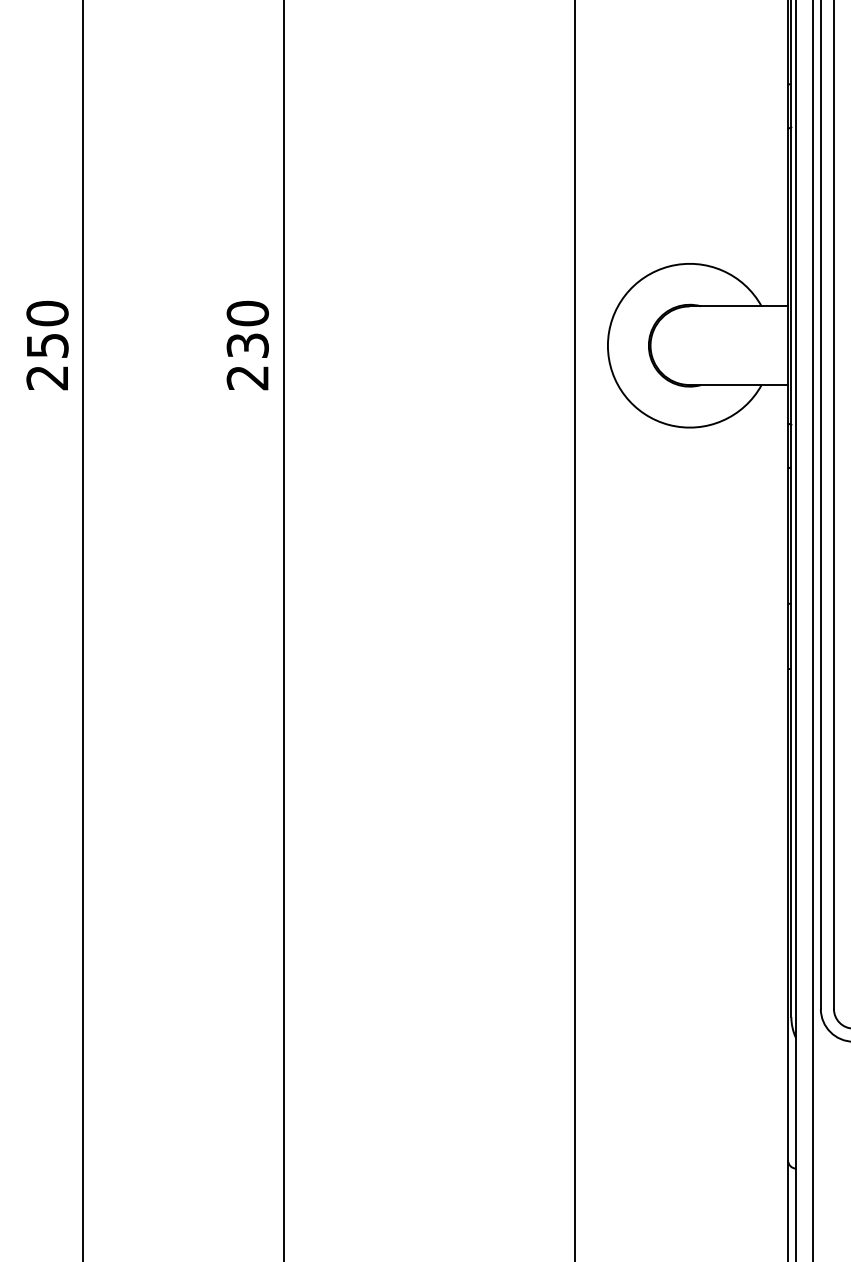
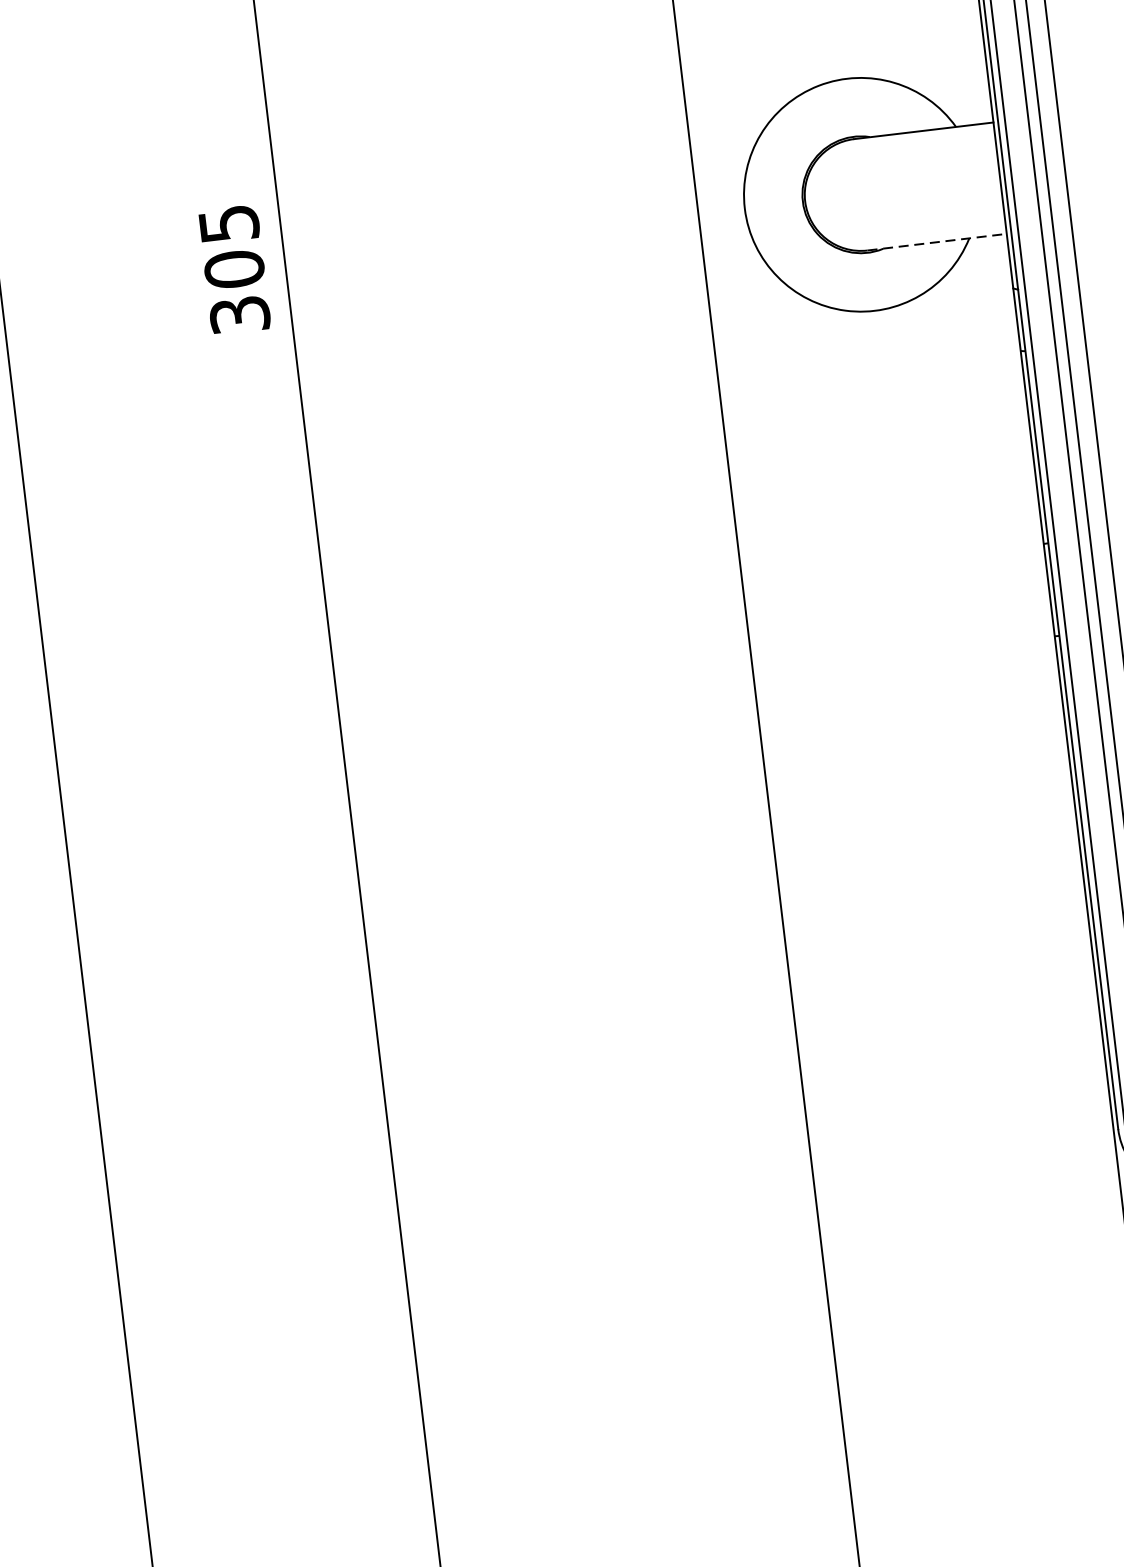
text: (247, 345) -> (233, 269), 230 -> 305
line: (739, 385) -> (938, 242), solid -> dashed

